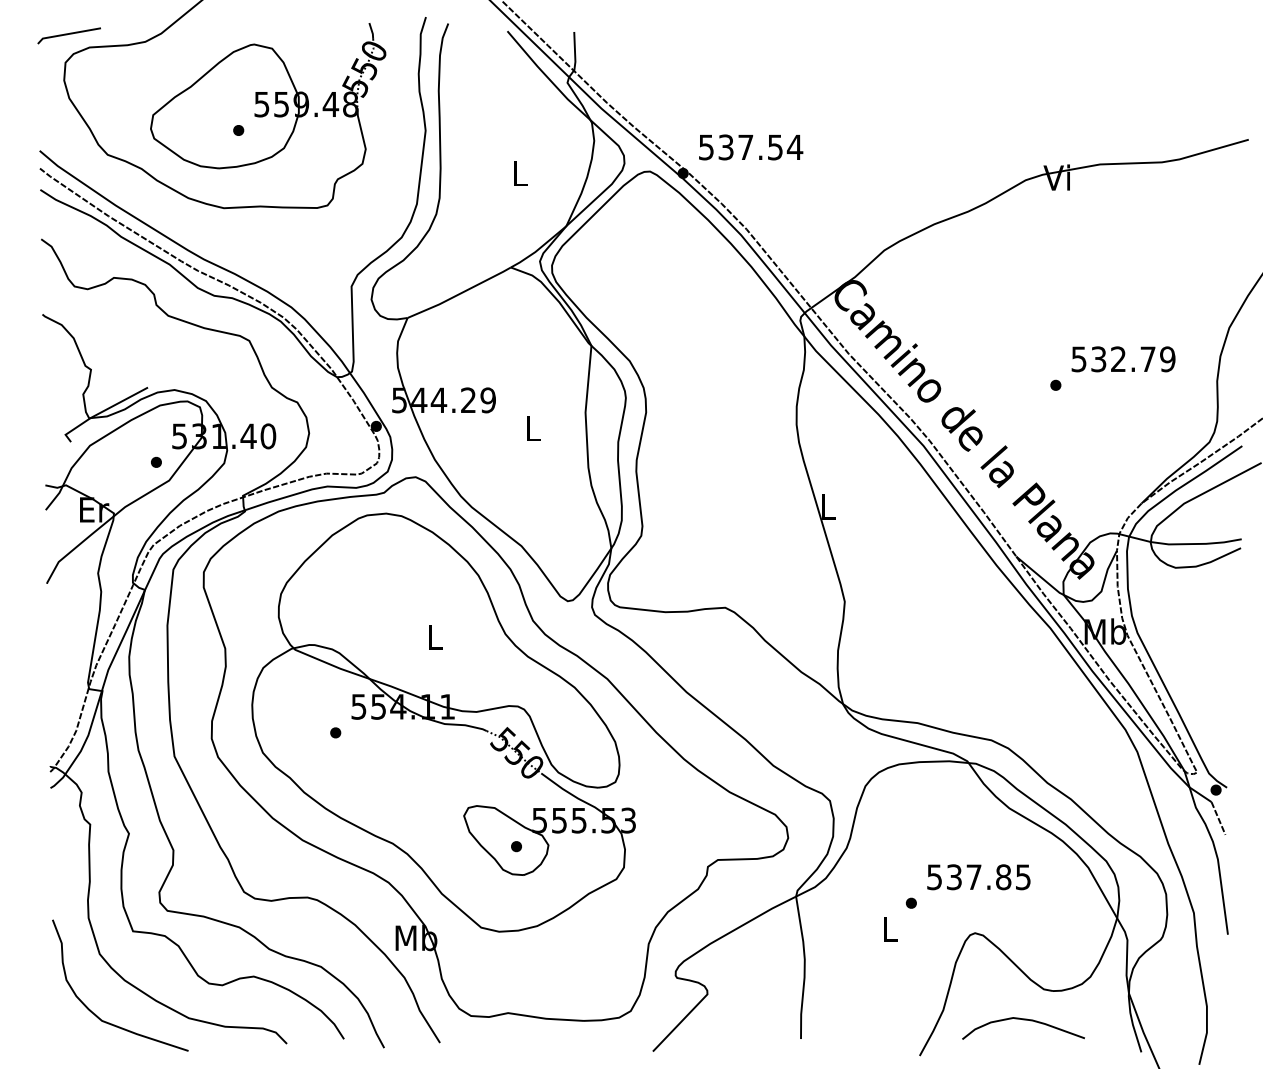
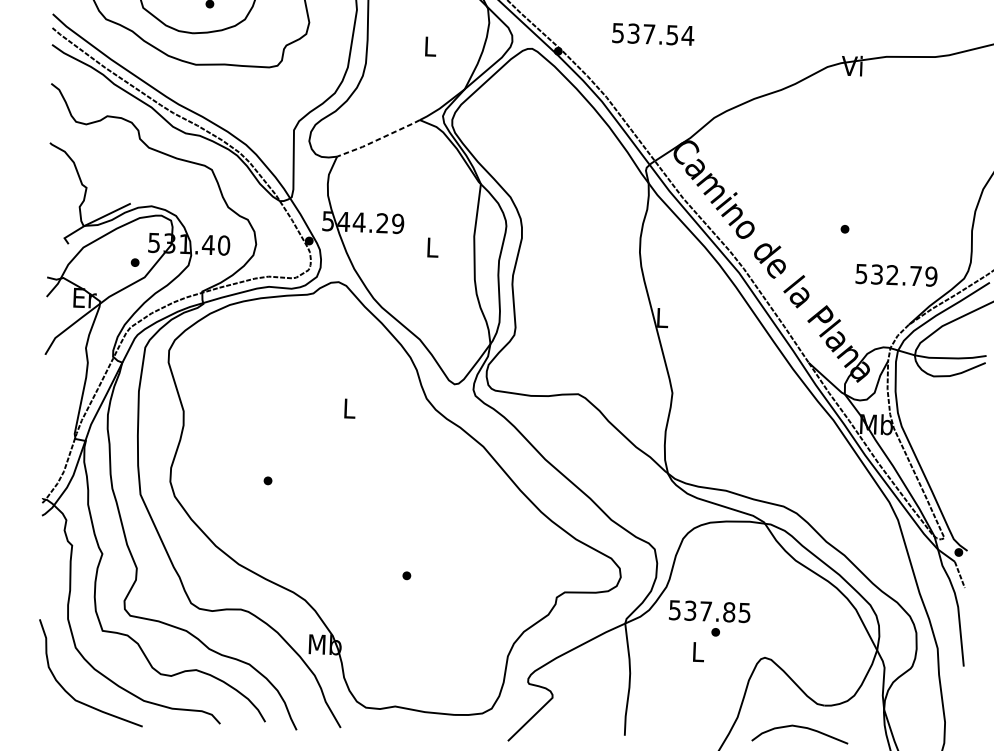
text: (751, 147) -> (653, 34), moved
line: (459, 293) -> (378, 138), solid -> dashed
text: (1123, 359) -> (896, 275), moved
part: (443, 722) -> (353, 475), removed
text: (978, 877) -> (709, 611), moved

